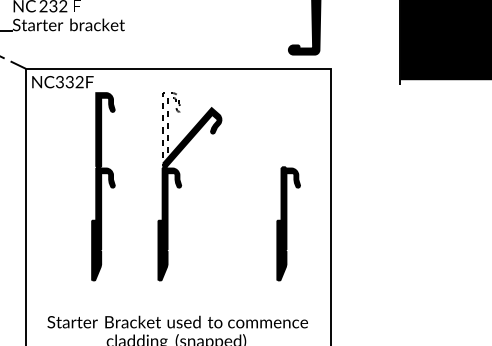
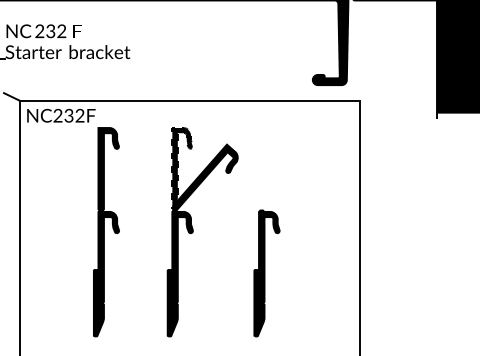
text: (59, 84) -> (57, 118), NC332F -> NC232F
fill: (171, 130) -> (182, 169), added
part: (288, 223) -> (266, 273), moved

